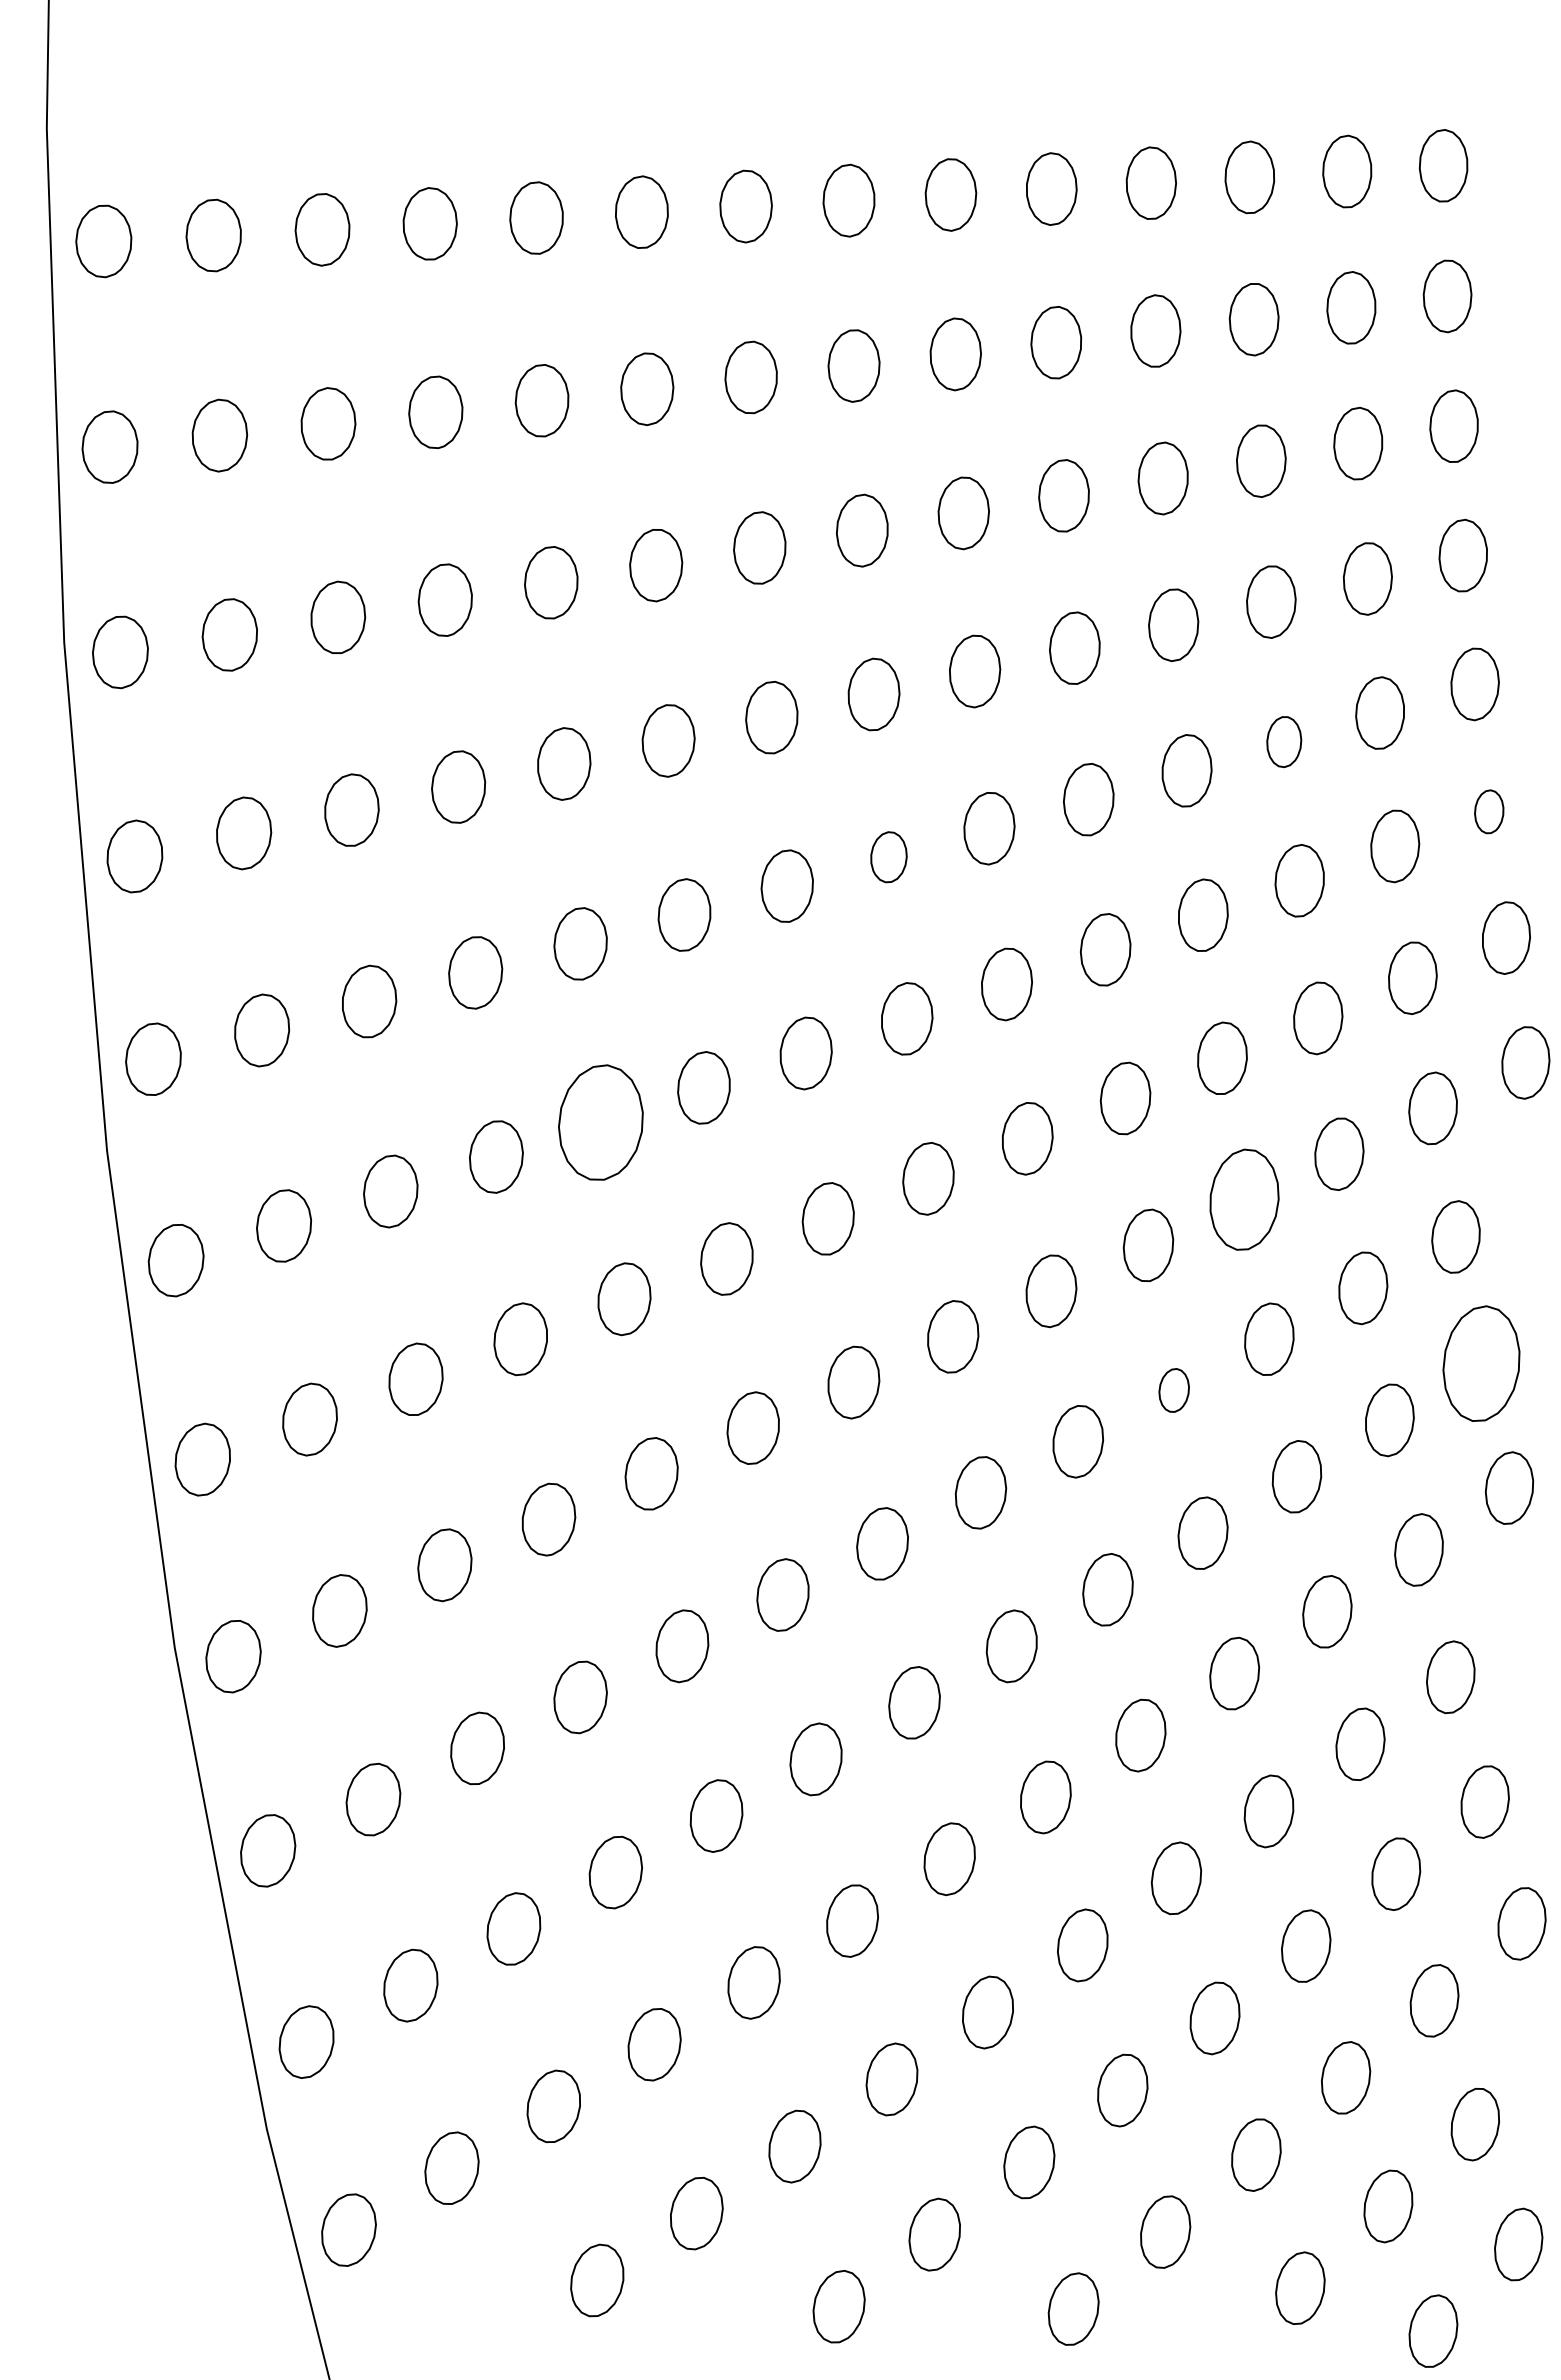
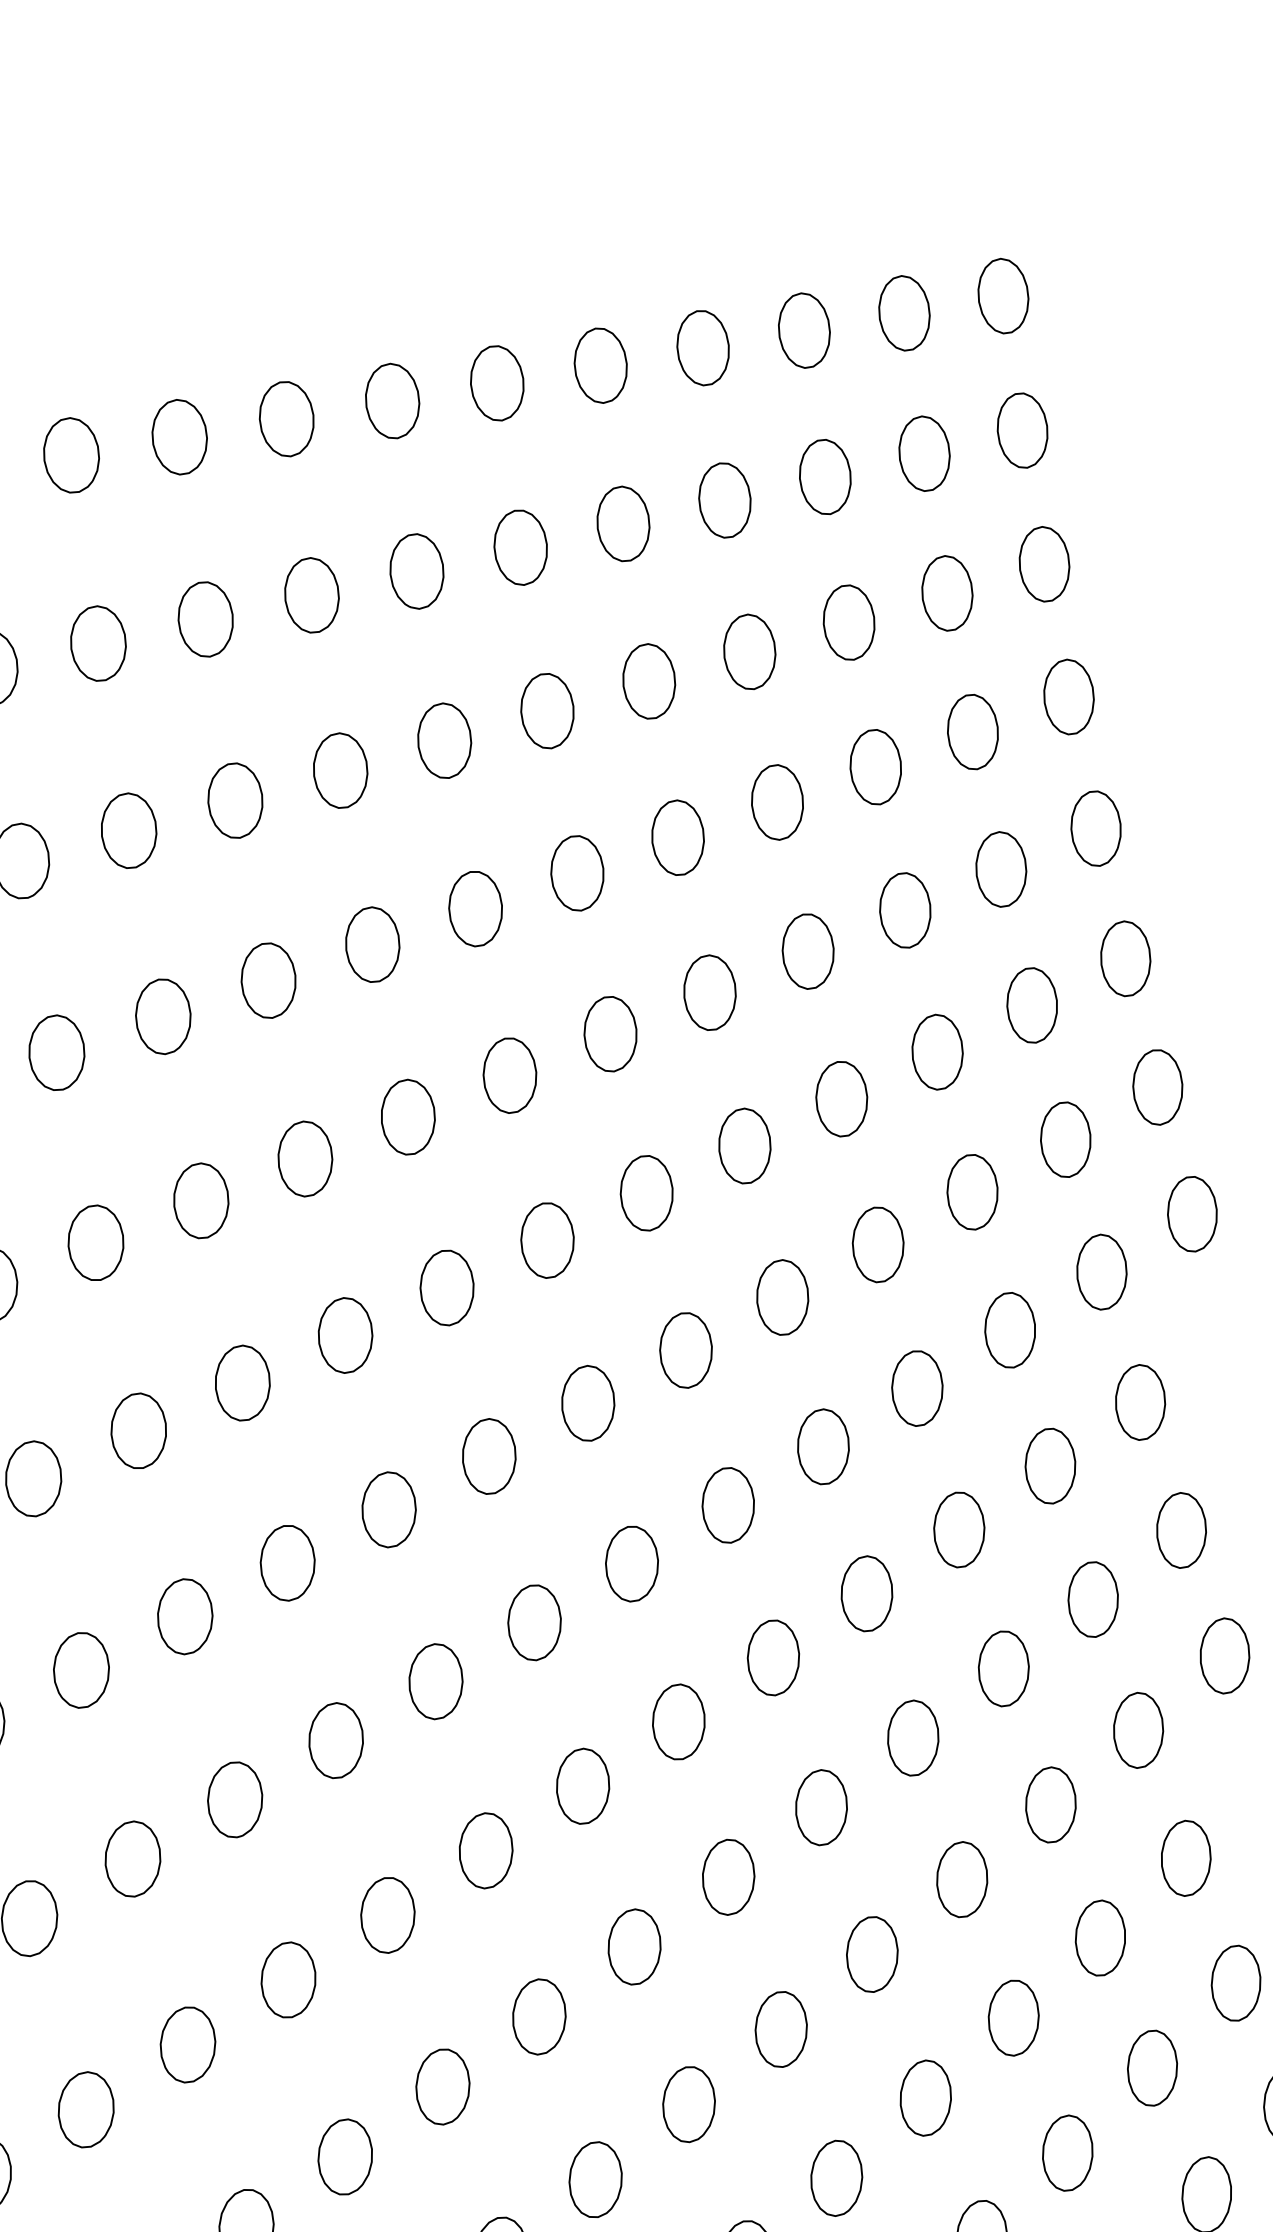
part: (1284, 741) -> (905, 909), size x1.43
part: (1488, 811) -> (1124, 958), size x1.67
part: (888, 856) -> (509, 1074), size x1.43
part: (600, 1121) -> (242, 1382), size x0.62
part: (1244, 1199) -> (917, 1388), size x0.71
part: (1481, 1363) -> (1181, 1530), size x0.62
part: (1173, 1390) -> (866, 1593), size x1.67

